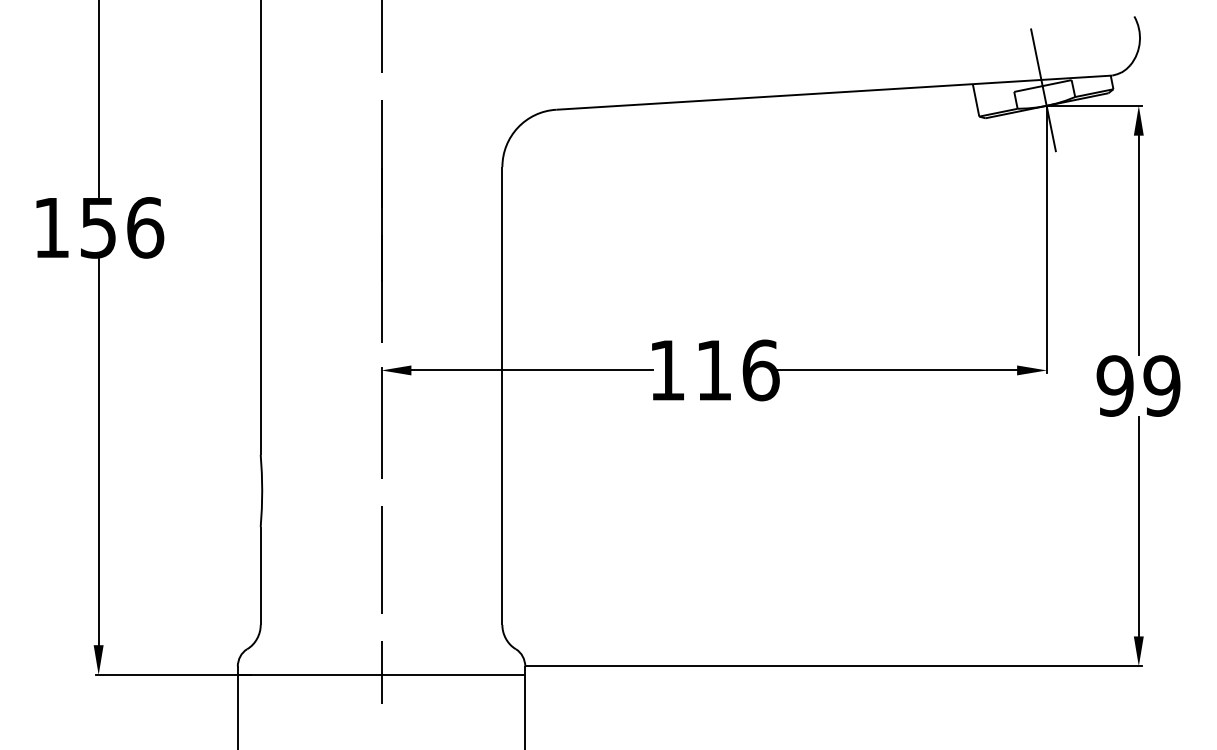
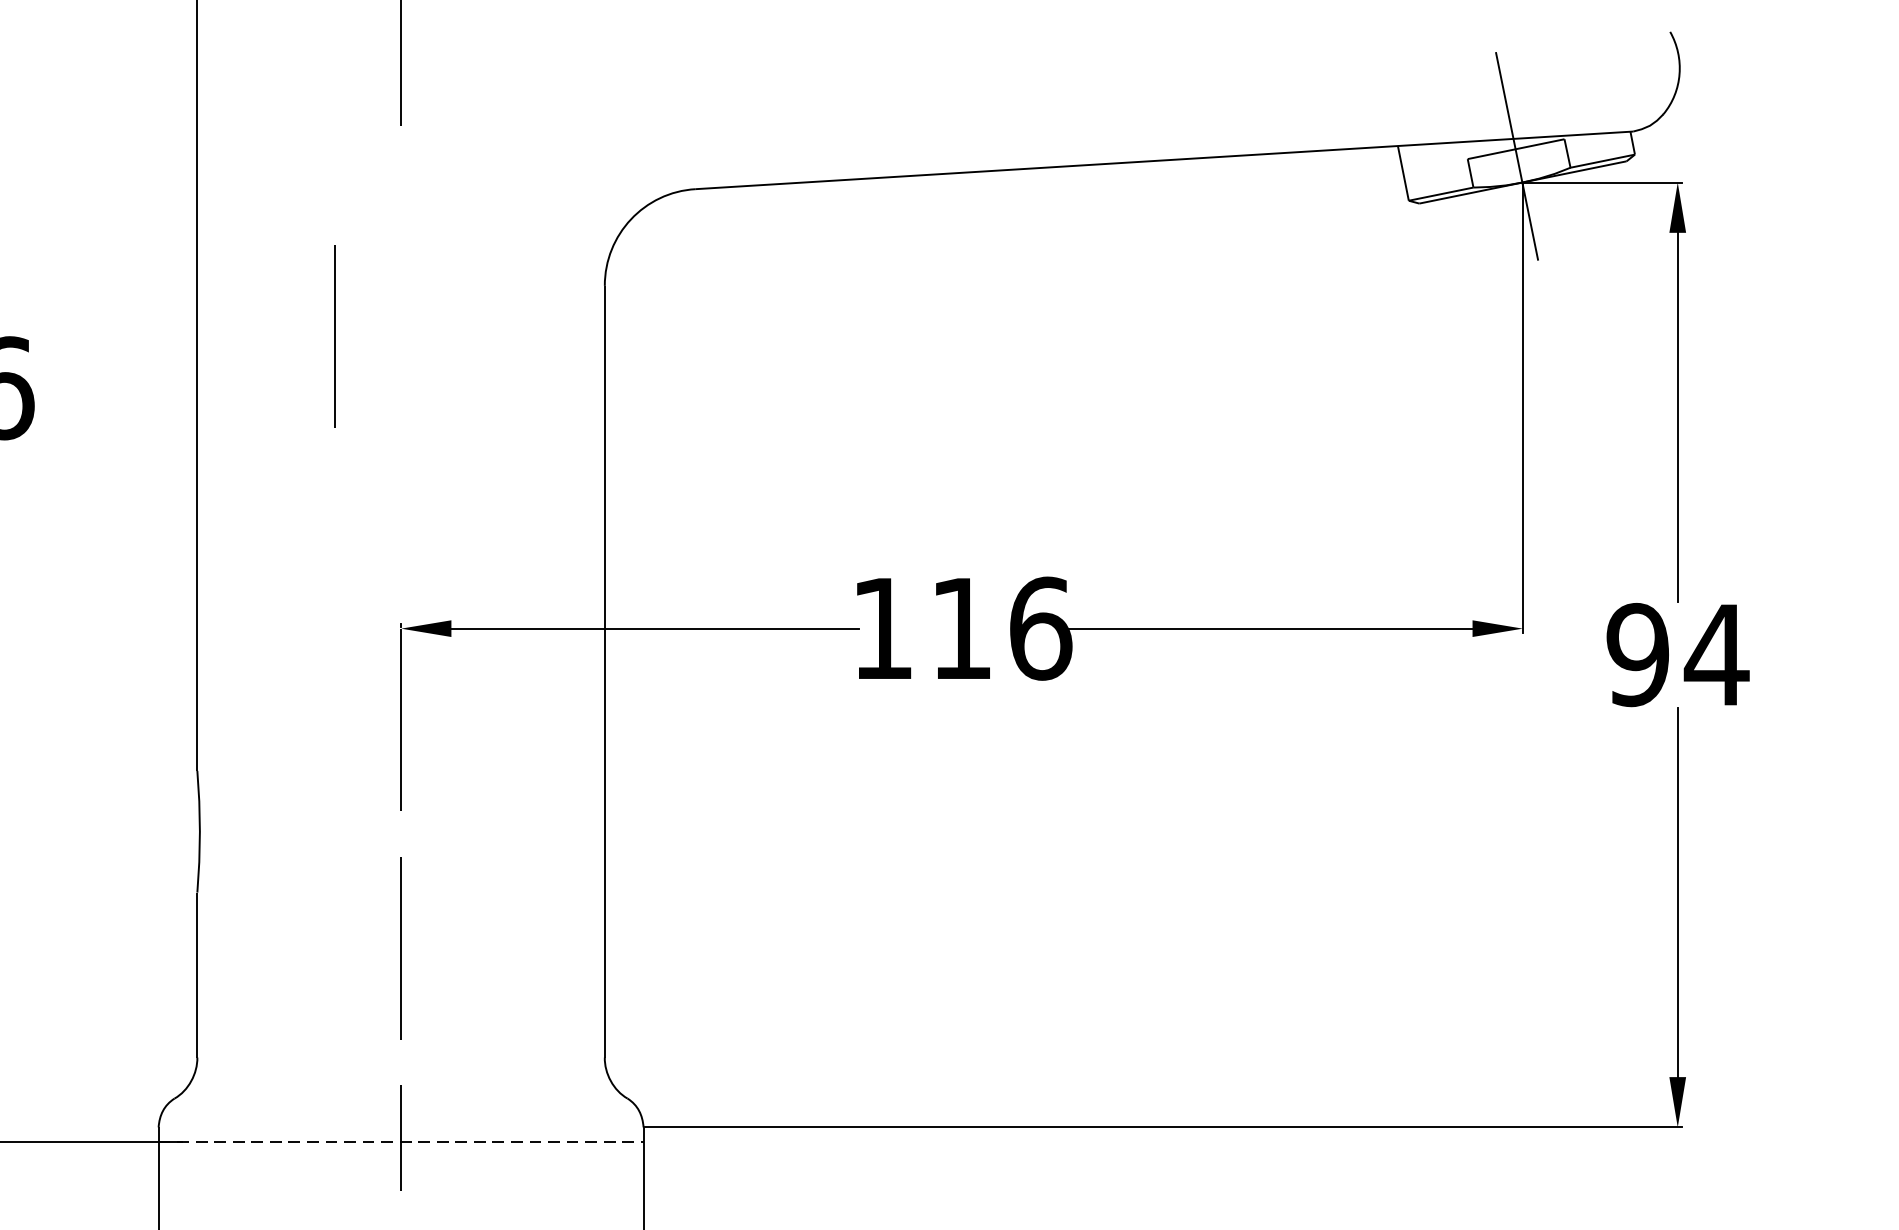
line: (342, 196) -> (335, 335), added
line: (381, 221) -> (400, 377), removed
text: (1161, 385) -> (1715, 654), 99 -> 94
line: (381, 675) -> (400, 1142), solid -> dashed

